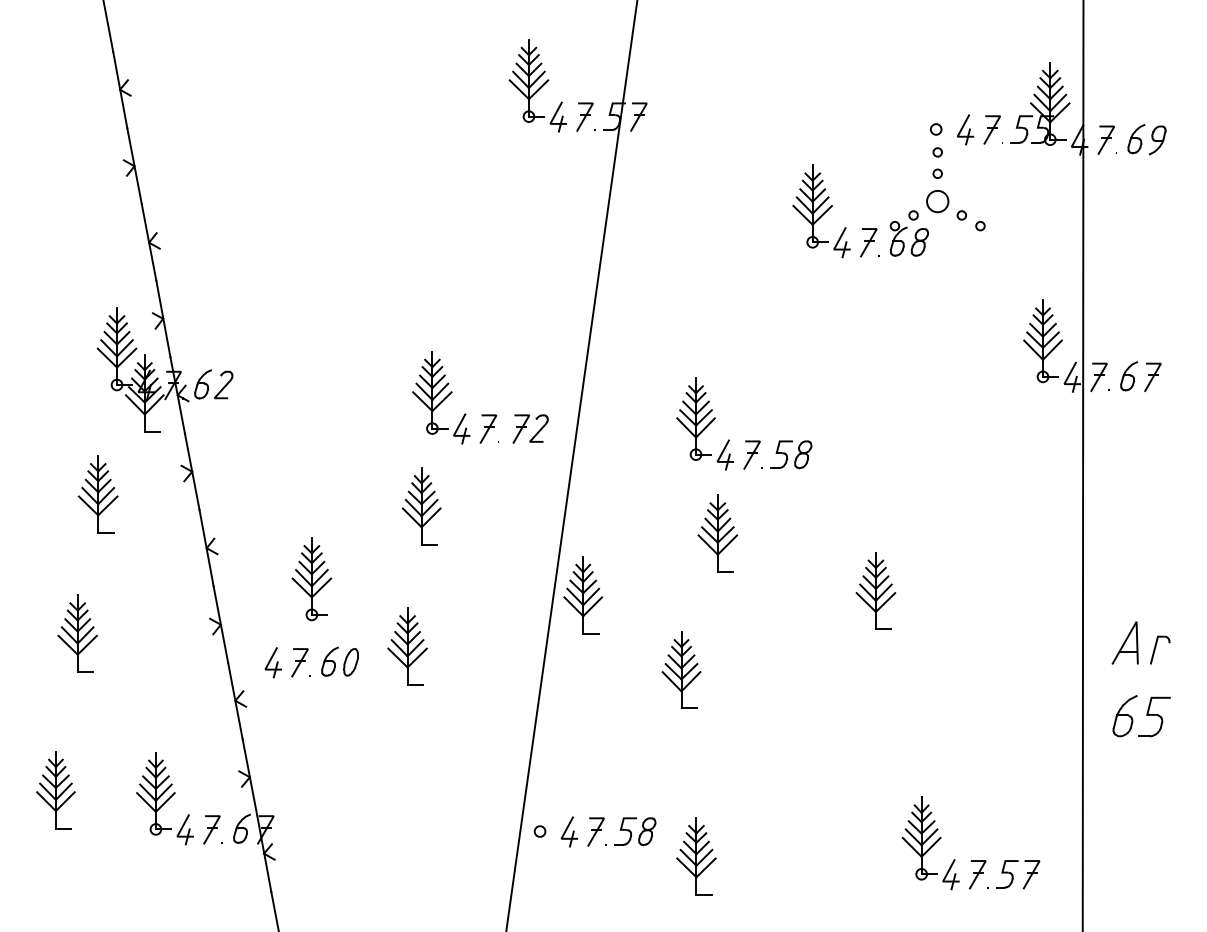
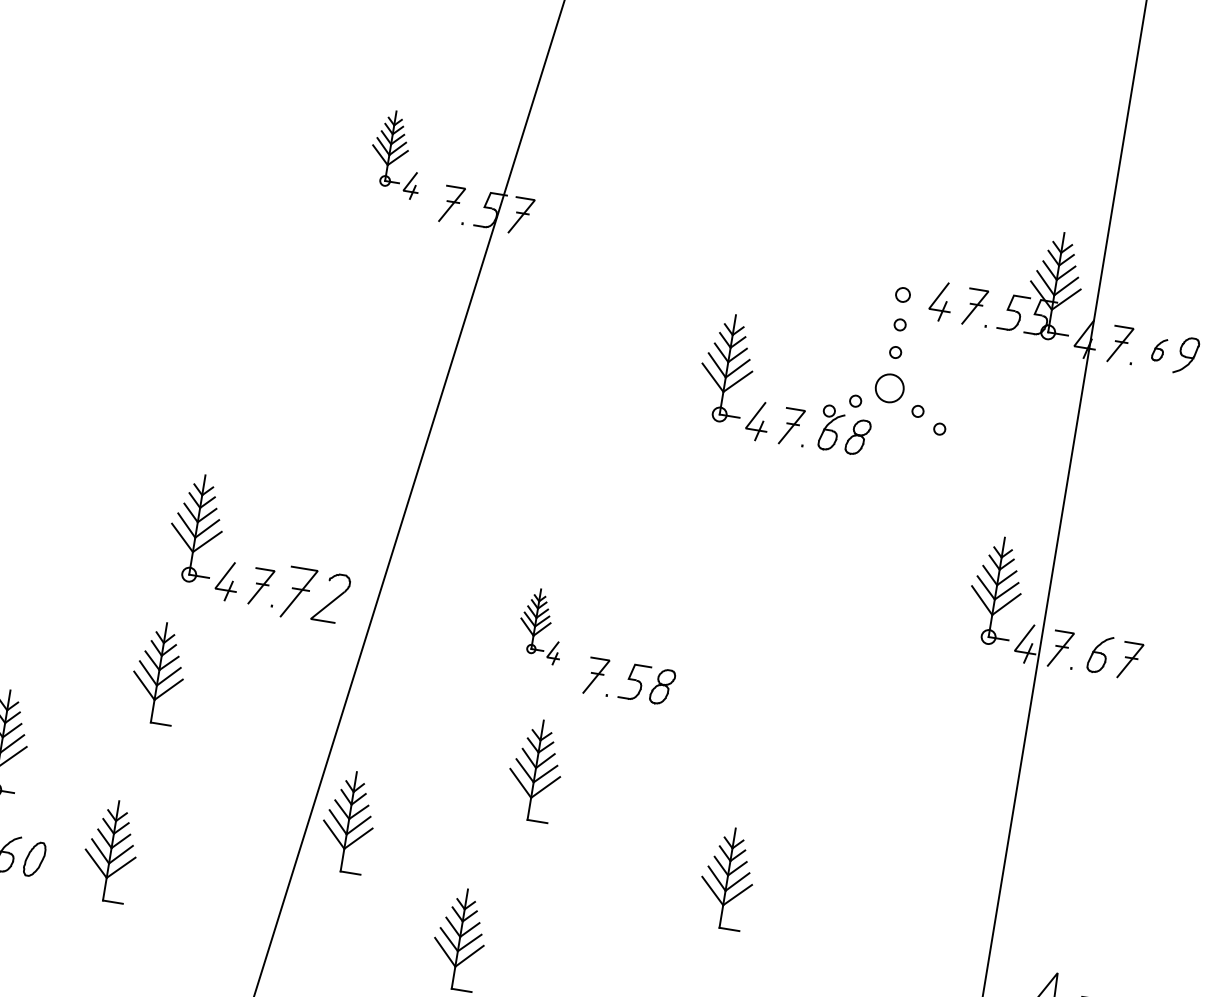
part: (537, 85) -> (397, 153), size x0.7
part: (1136, 139) -> (1159, 350), size x0.6
part: (704, 423) -> (541, 625), size x0.6
part: (530, 428) -> (315, 595), size x1.4

